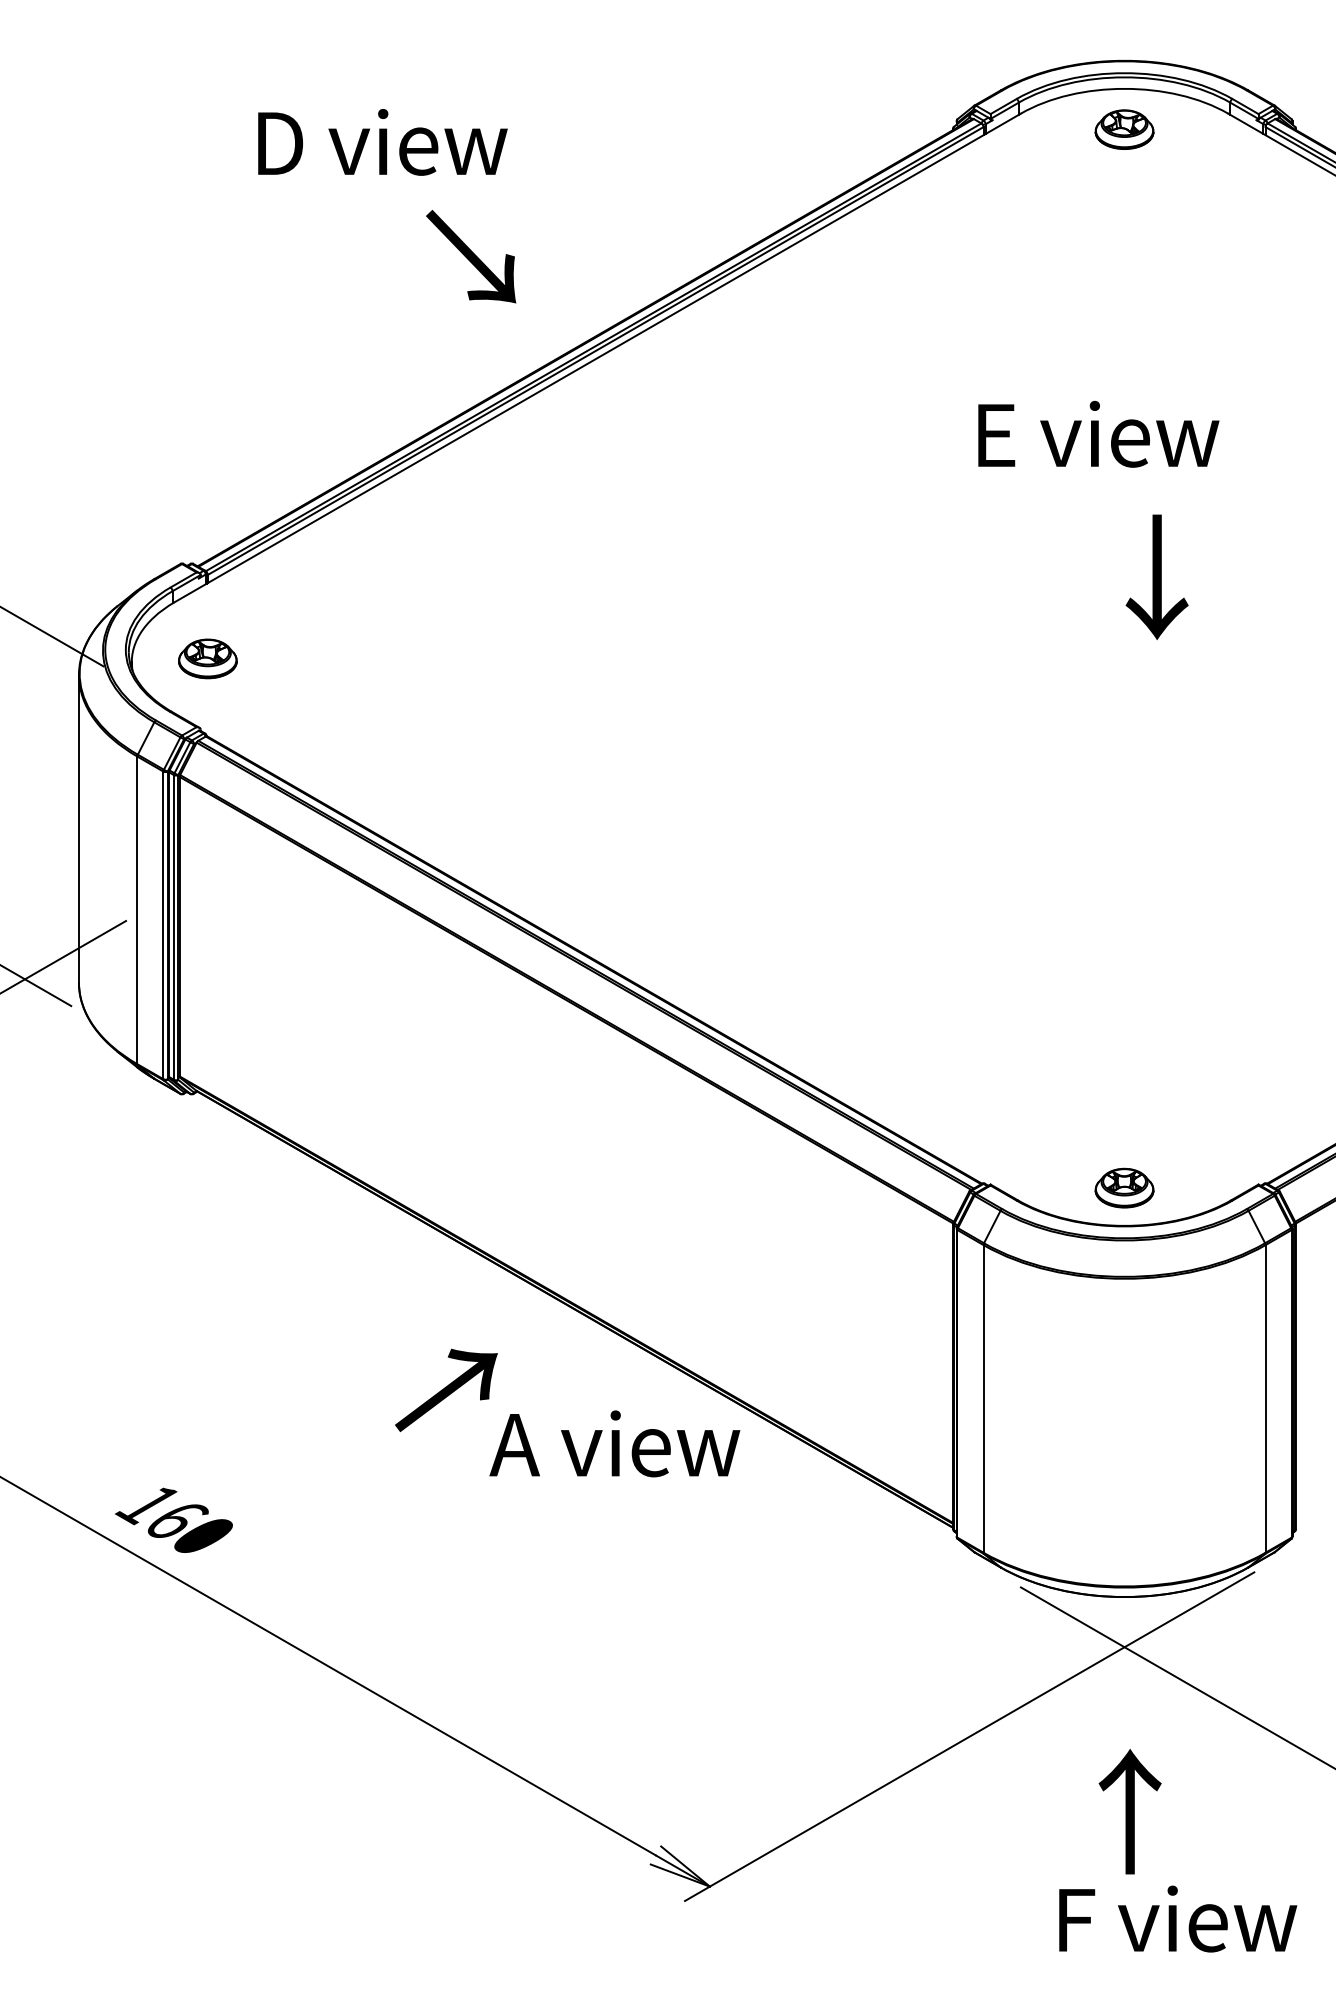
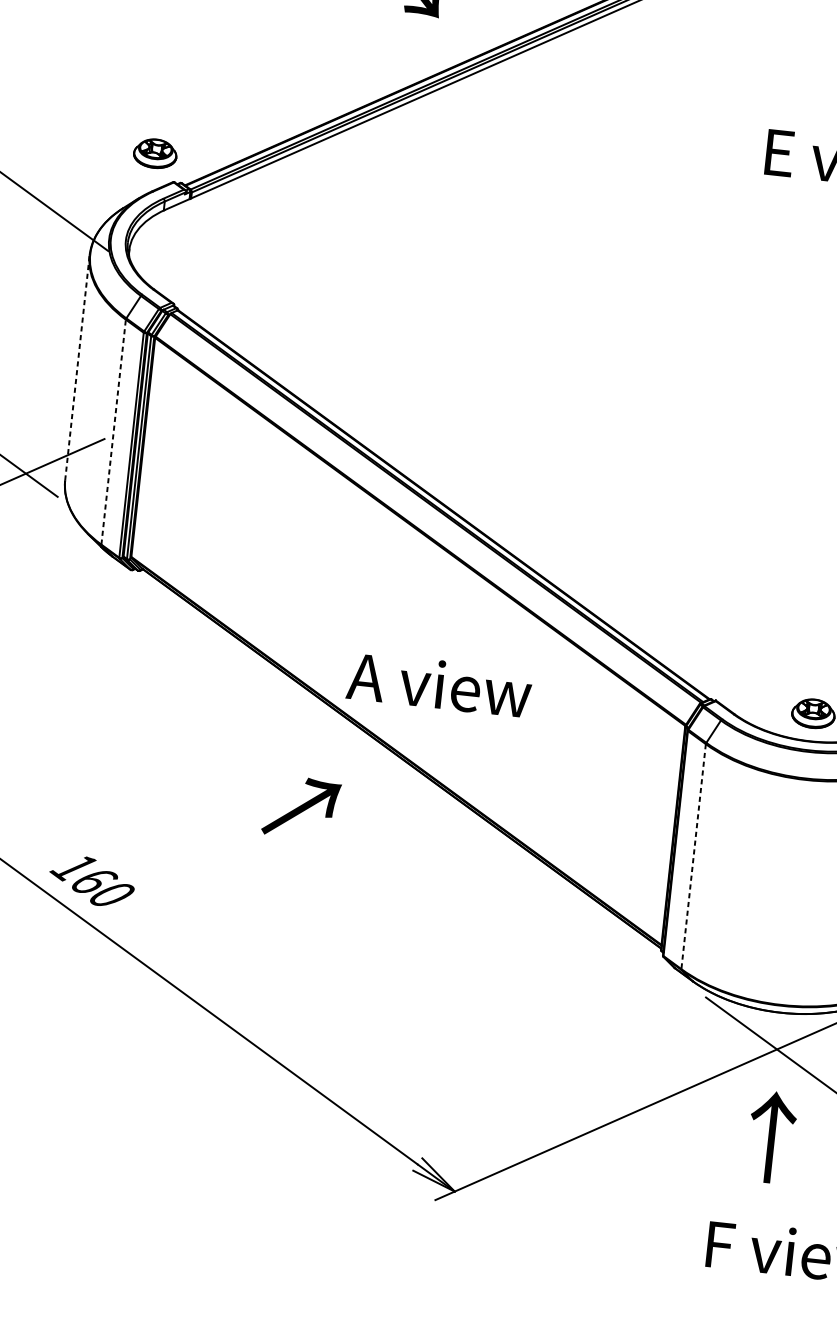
part: (207, 658) -> (155, 153), moved
line: (78, 828) -> (77, 367), solid -> dashed
line: (137, 910) -> (113, 432), solid -> dashed
line: (983, 1398) -> (693, 856), solid -> dashed
text: (614, 1443) -> (439, 684), moved
text: (1129, 1811) -> (771, 1137), moved

